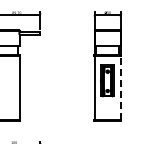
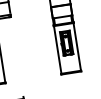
line: (120, 87) -> (76, 46), dashed -> solid

